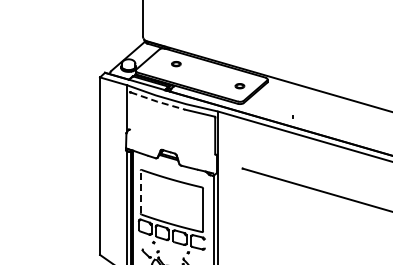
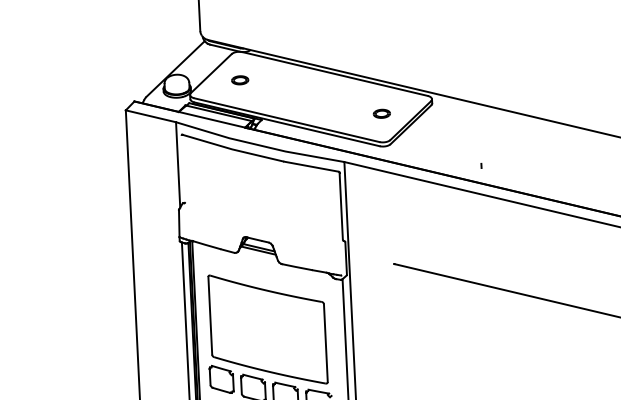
part: (176, 64) -> (240, 81), moved
line: (157, 101) -> (232, 149), dashed -> solid
line: (140, 191) -> (209, 314), dashed -> solid

